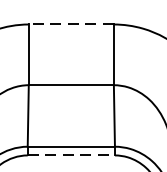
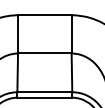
line: (70, 24) -> (44, 15), dashed -> solid
line: (72, 155) -> (45, 97), dashed -> solid

